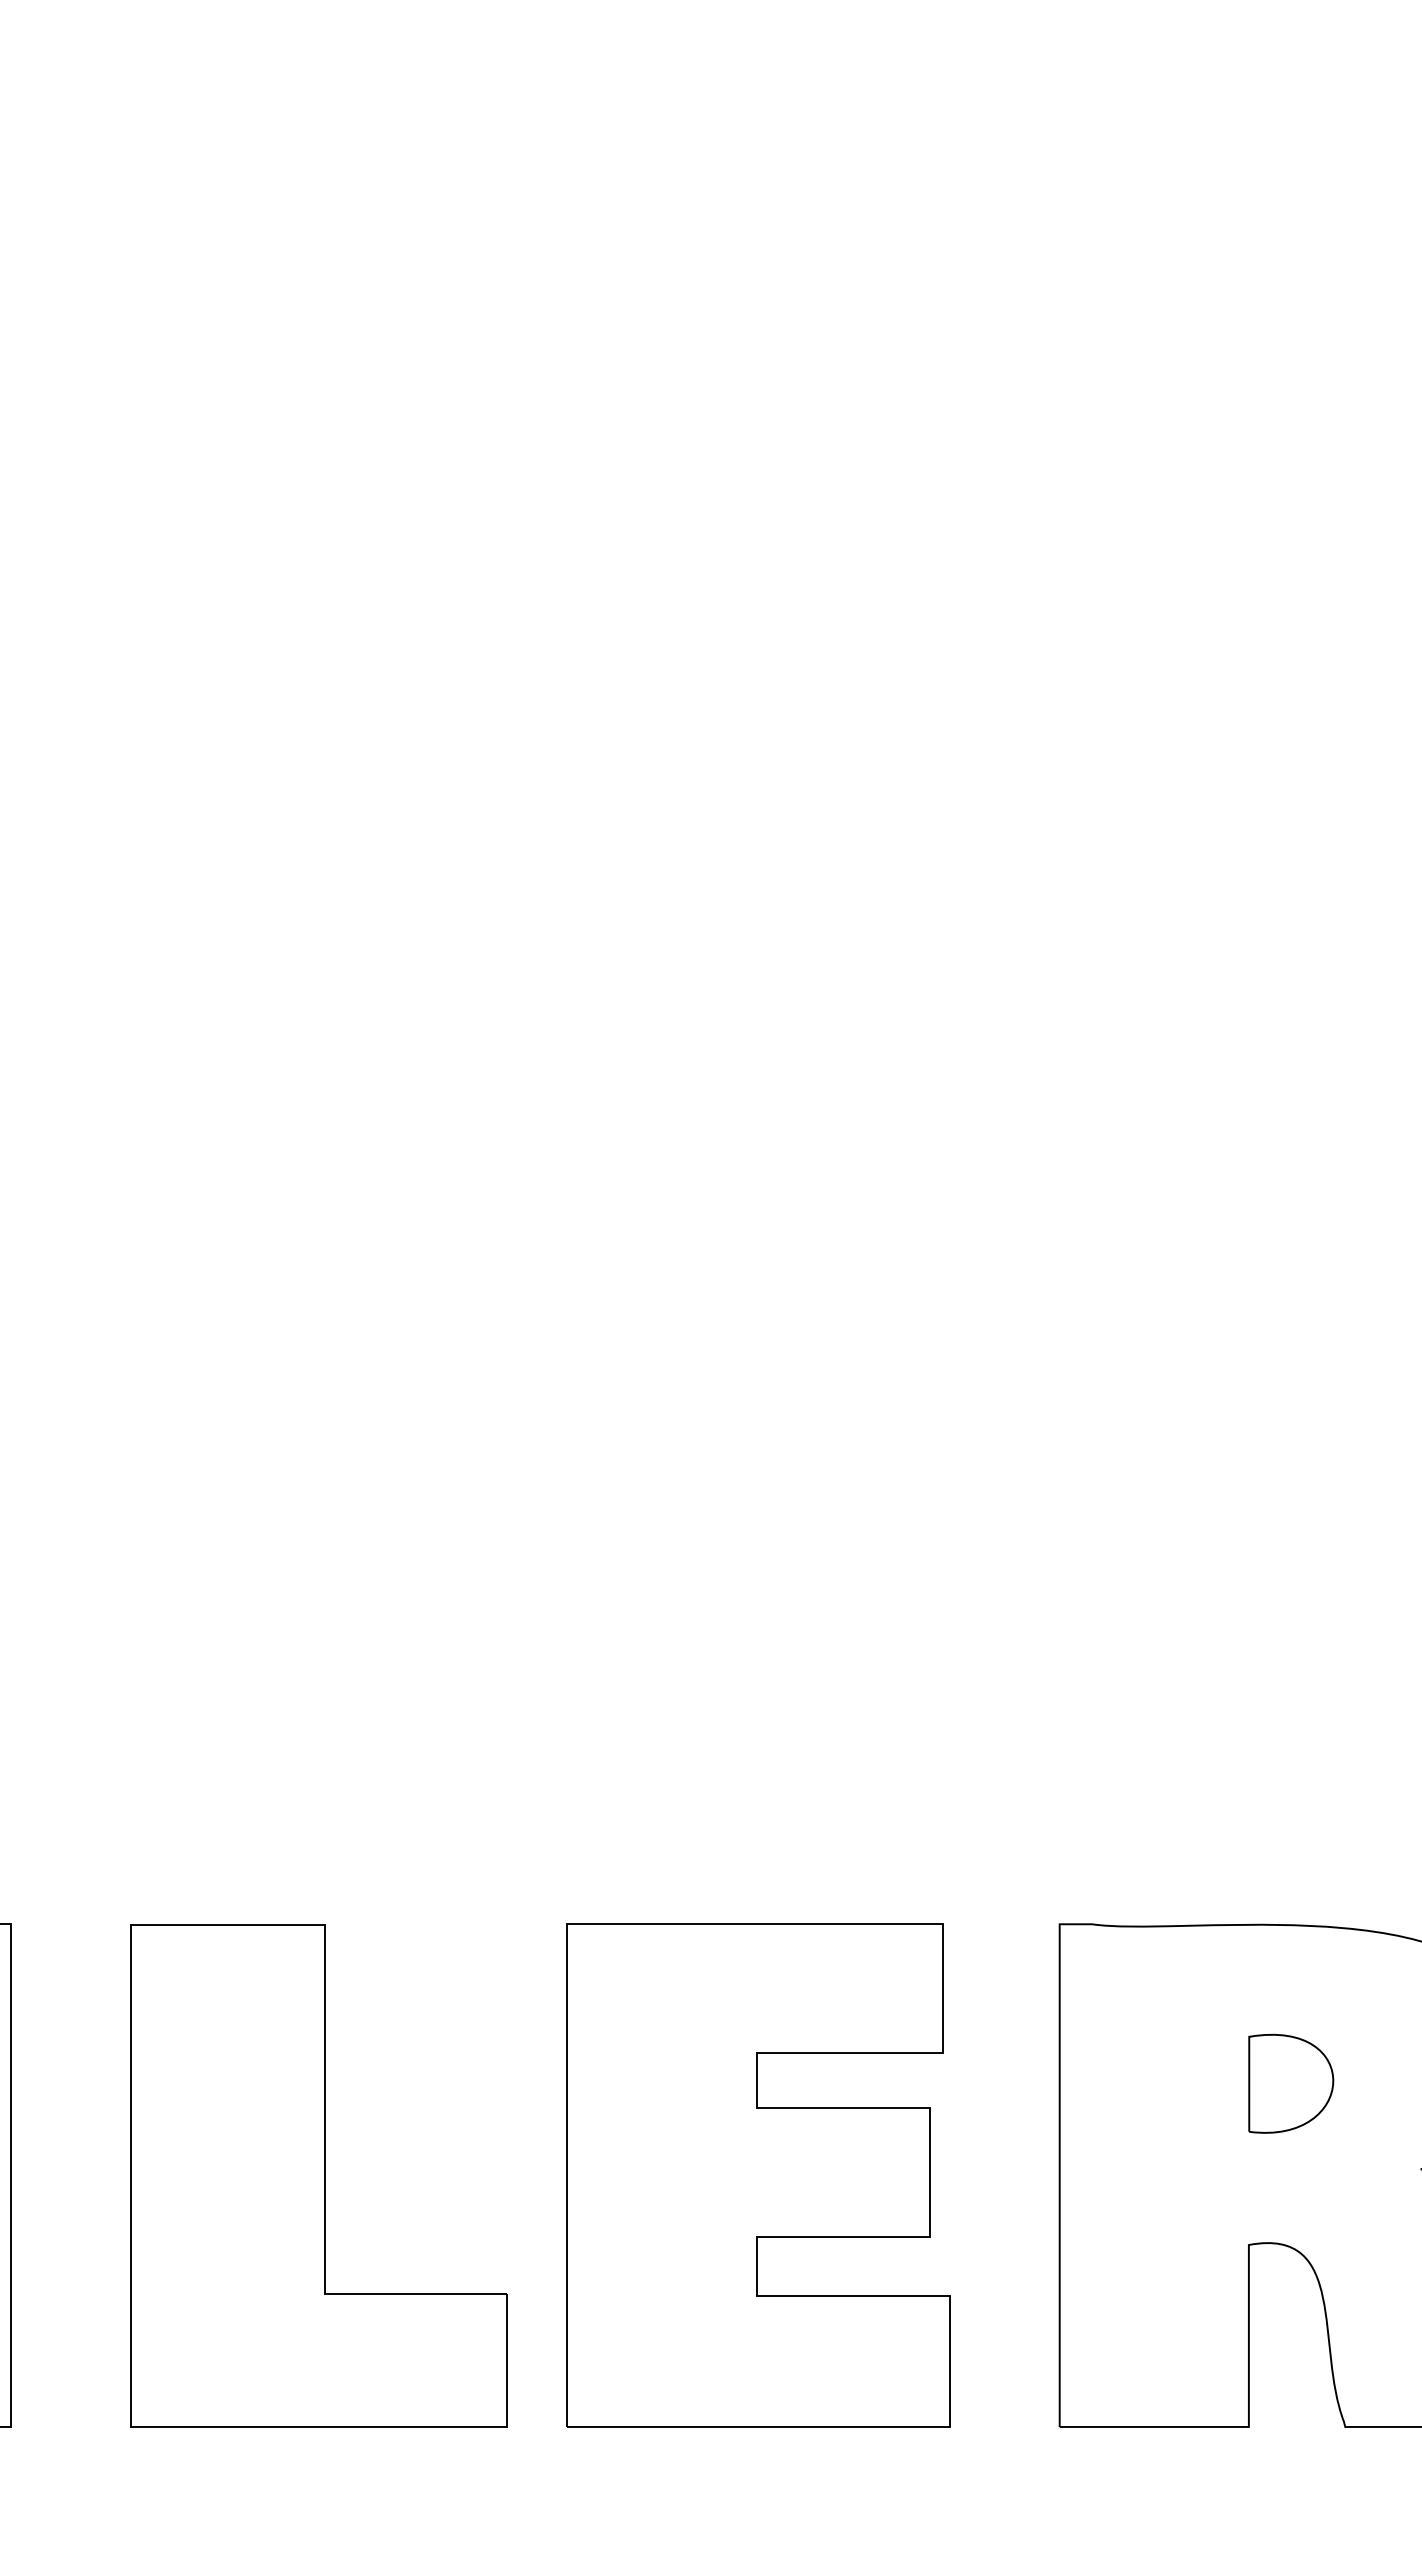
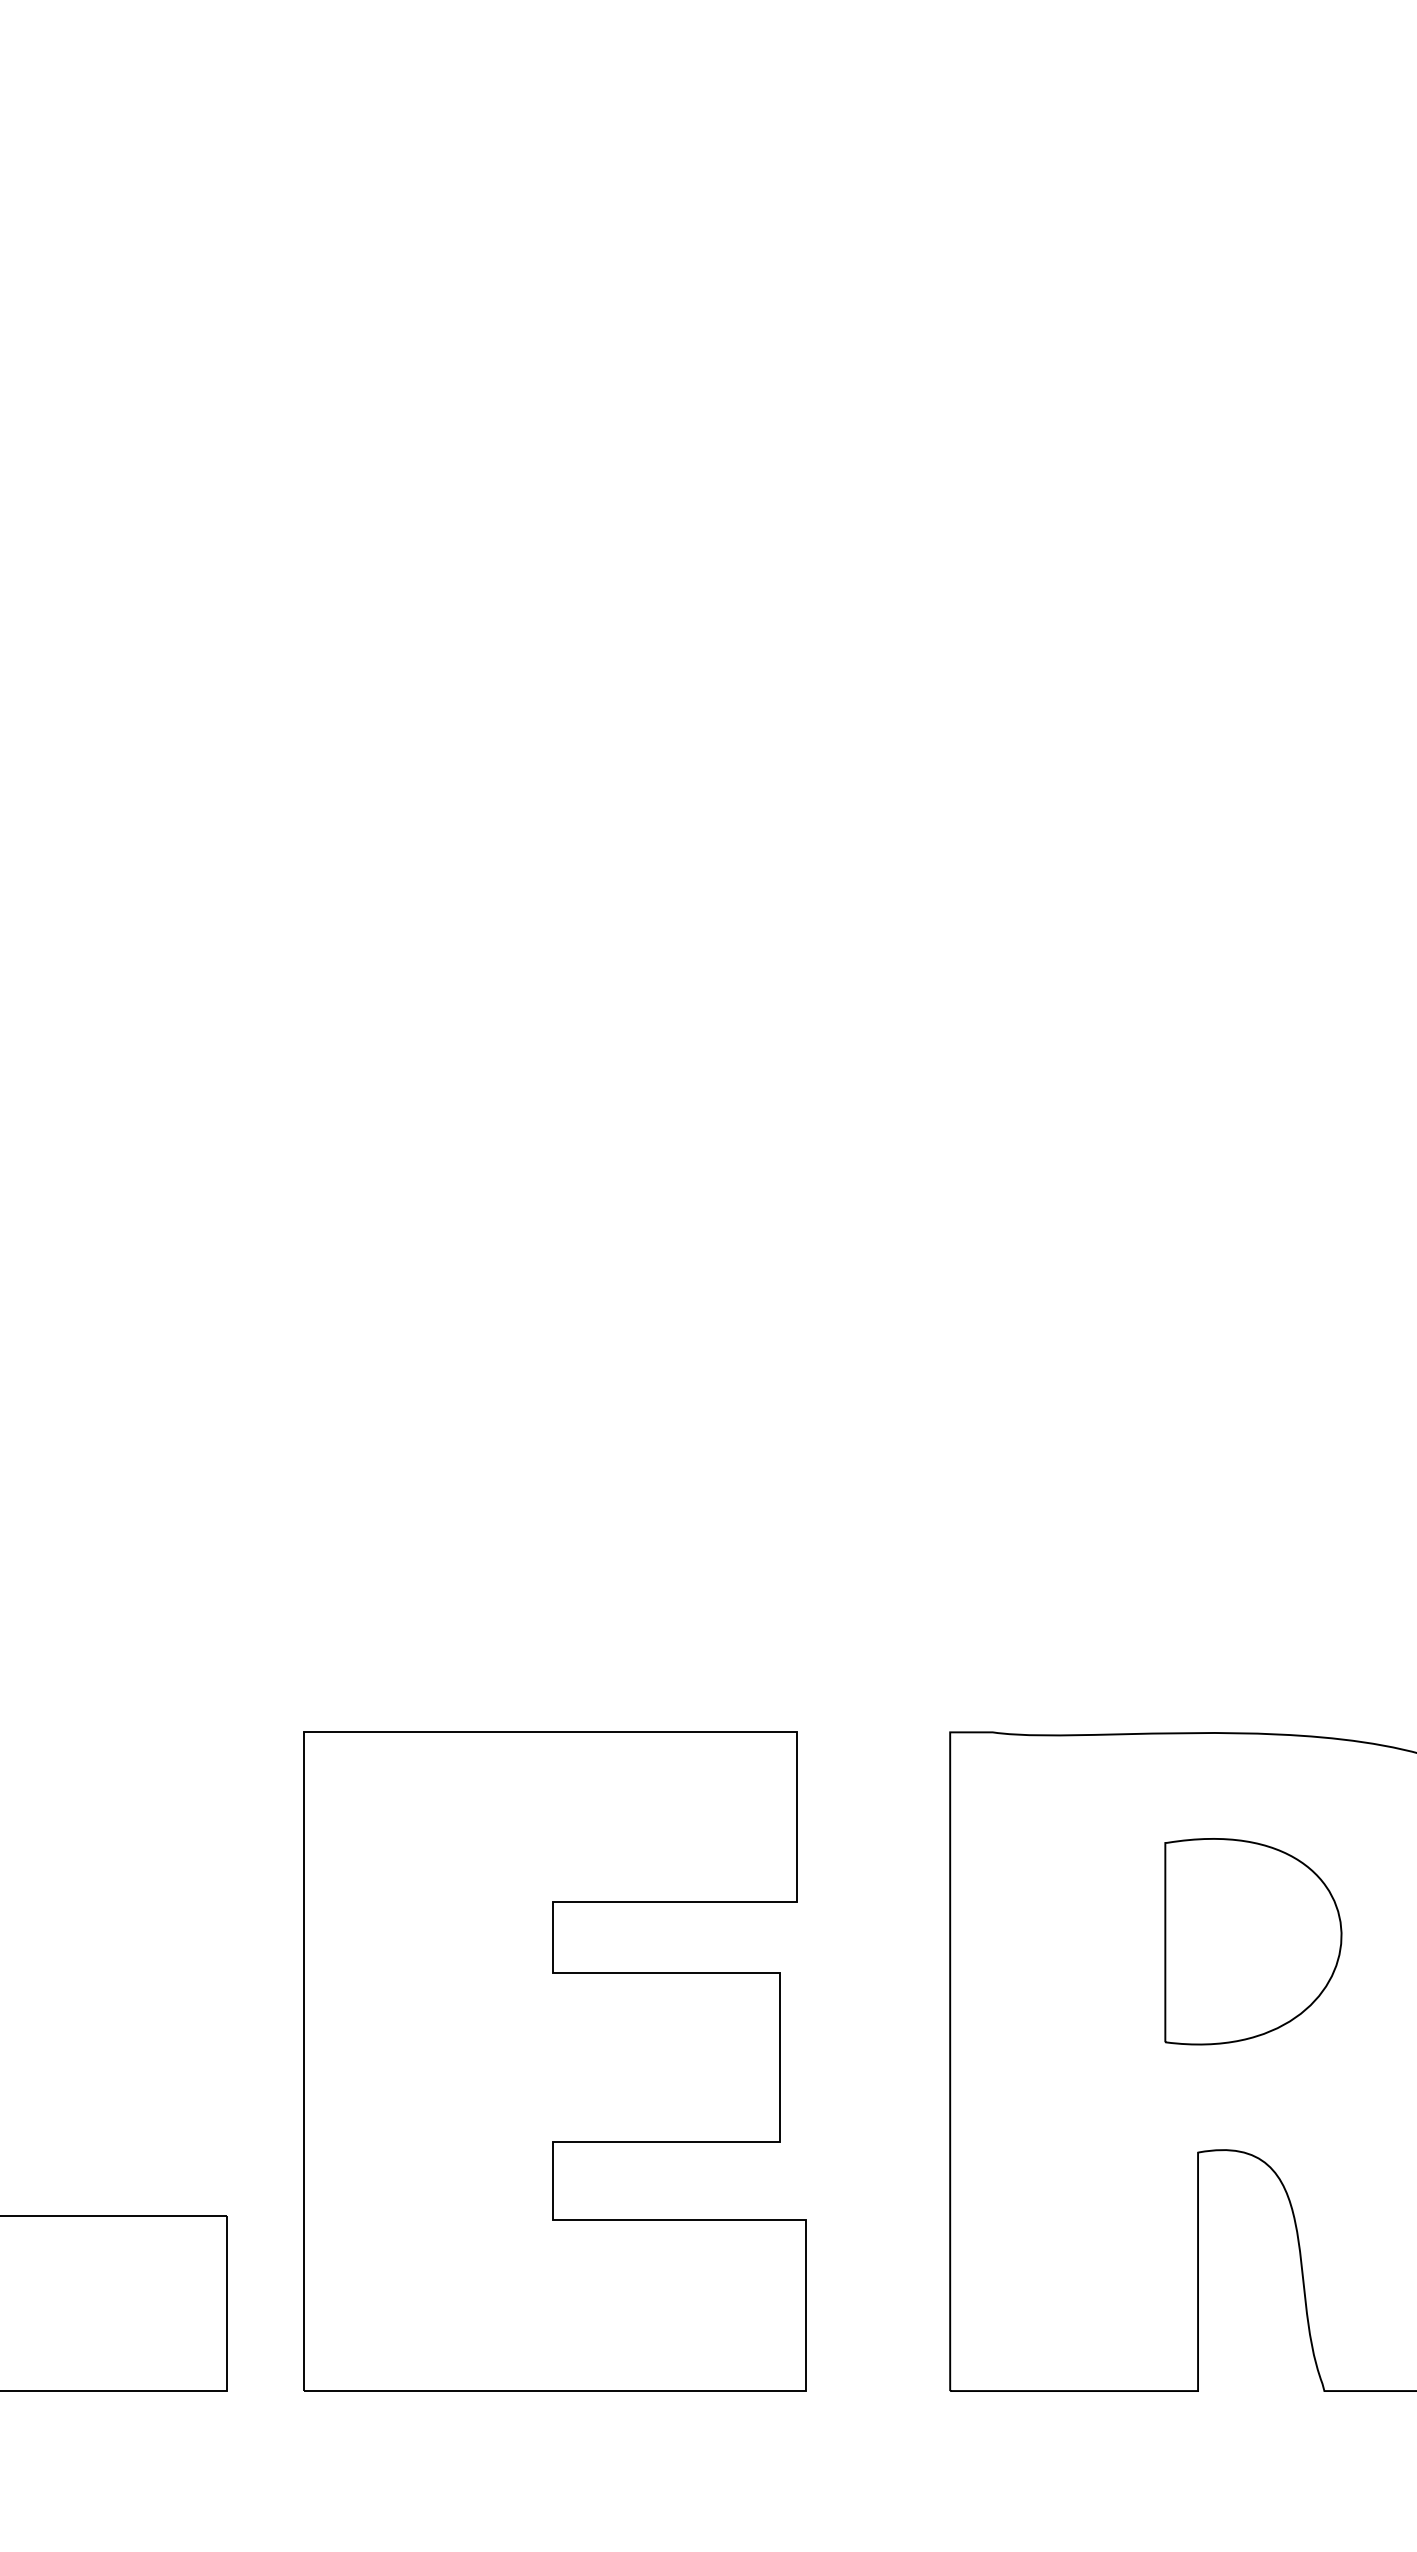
part: (1291, 2083) -> (1253, 1940), size x1.6

